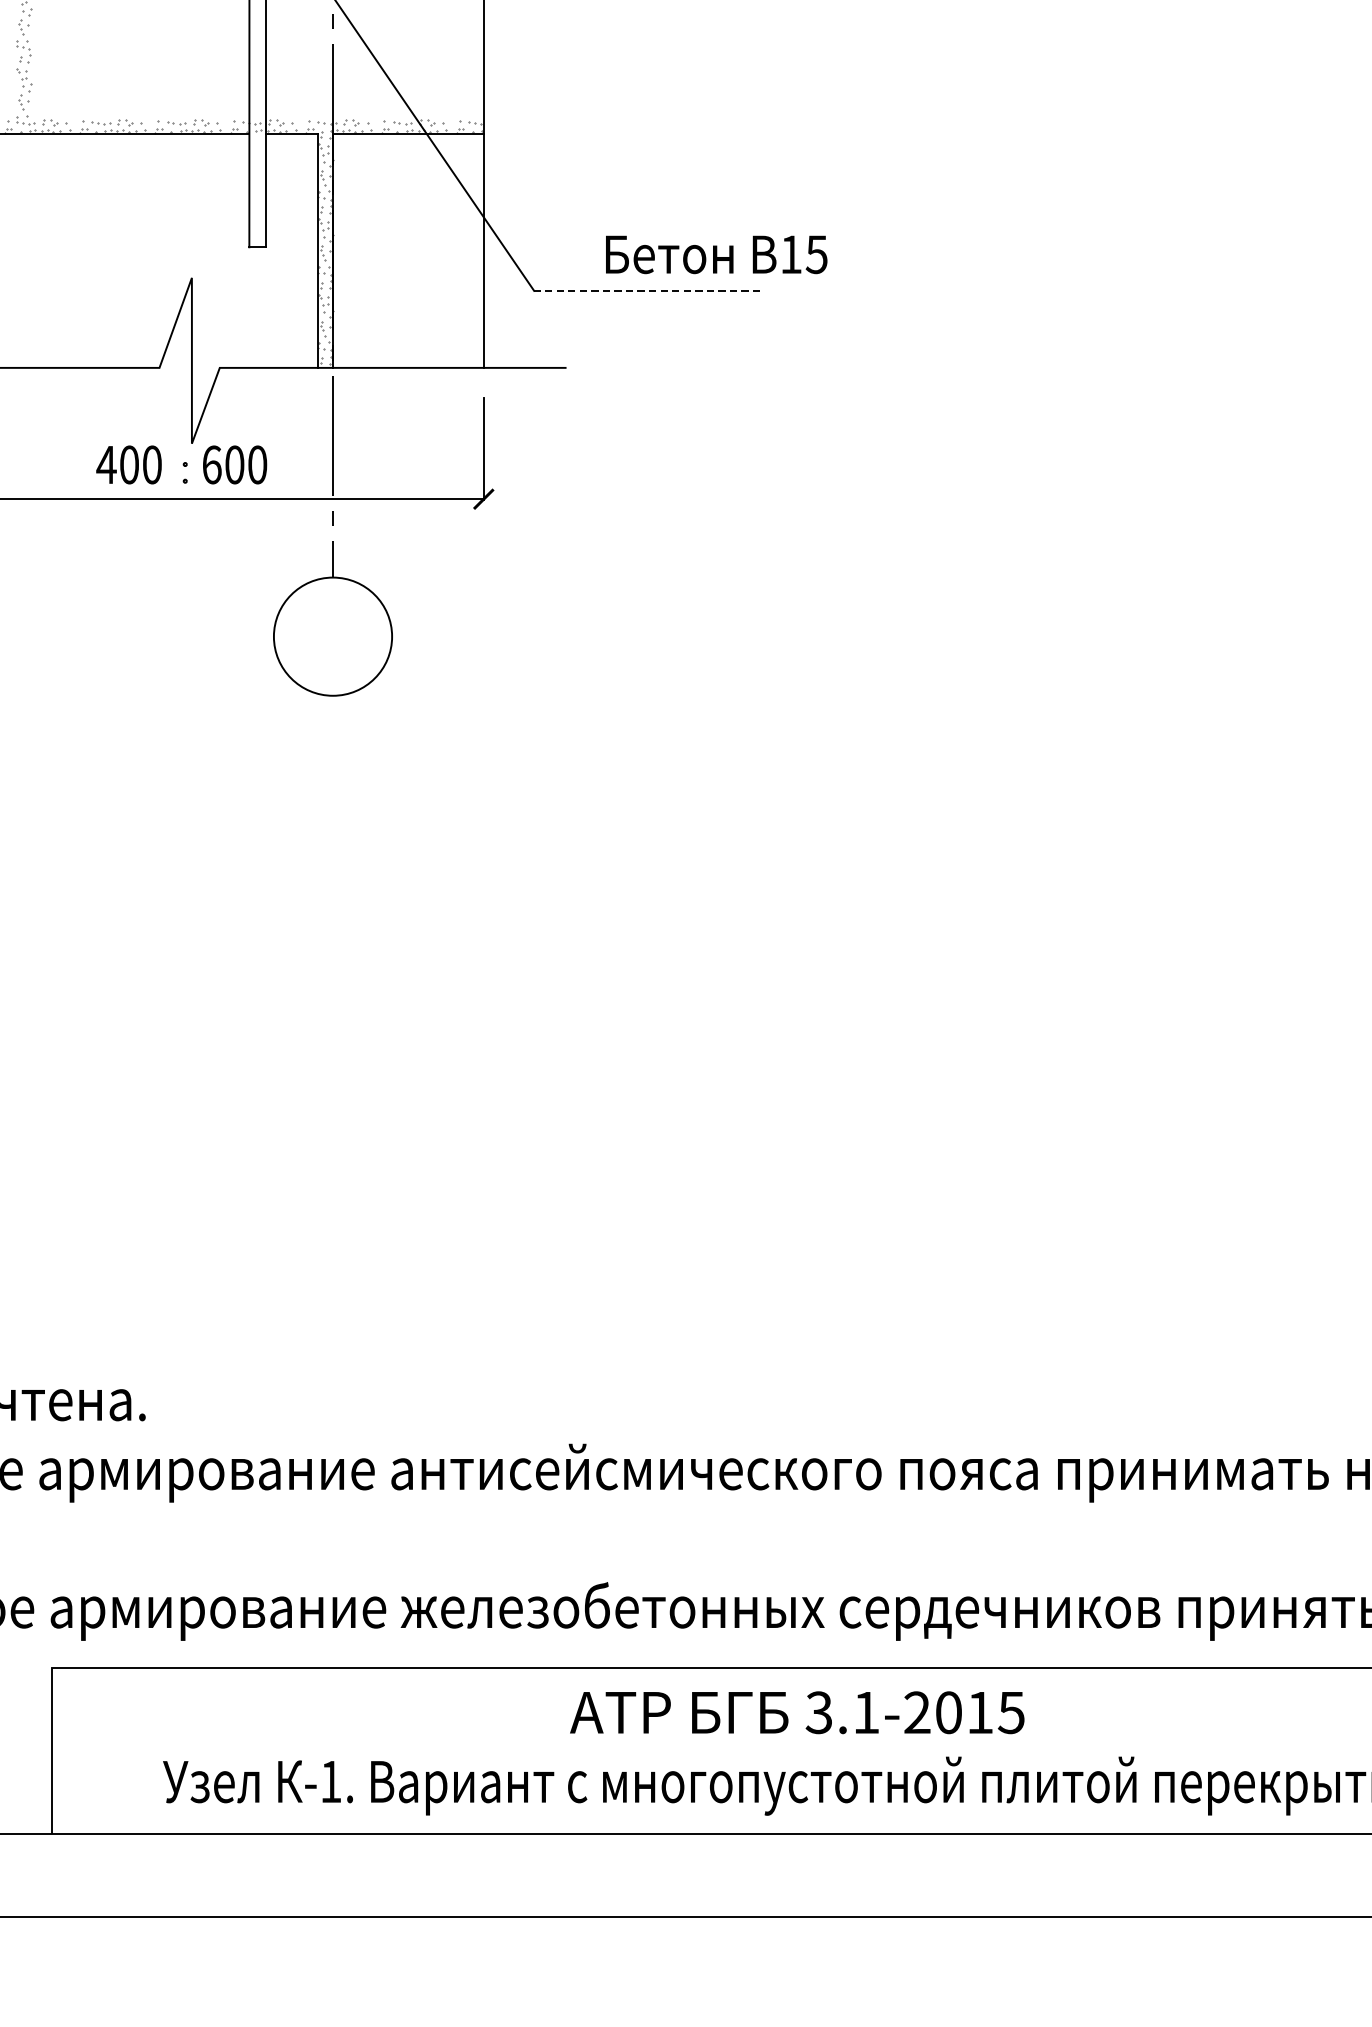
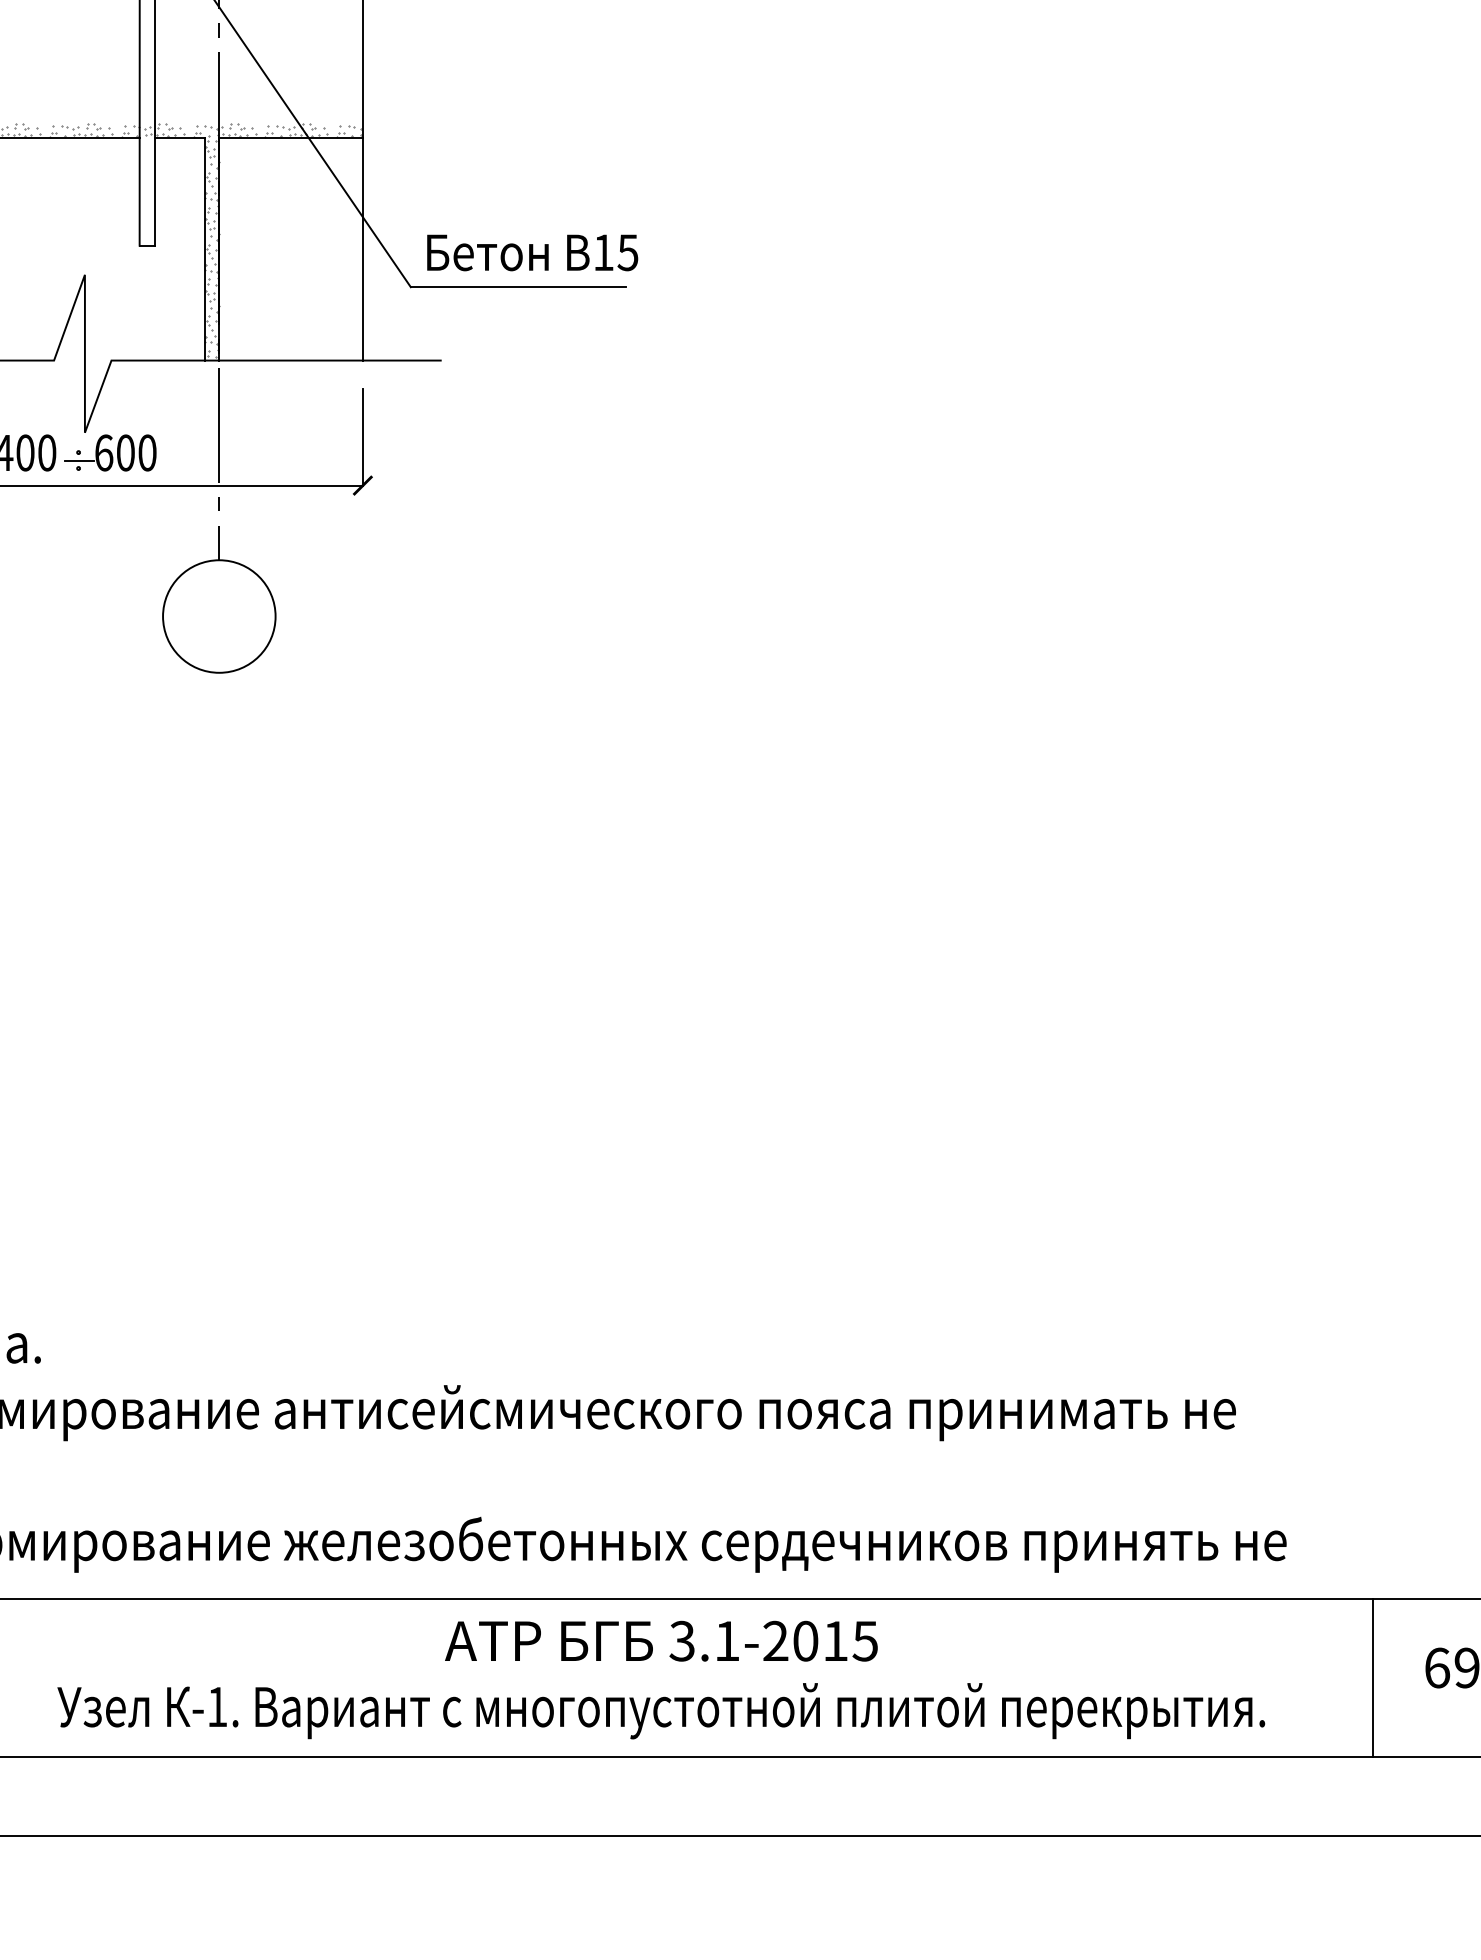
text: (716, 254) -> (532, 252), moved
line: (647, 291) -> (518, 287), dashed -> solid
line: (185, 472) -> (78, 460), added

